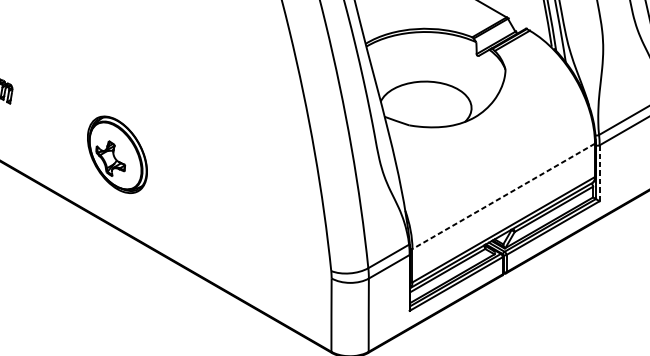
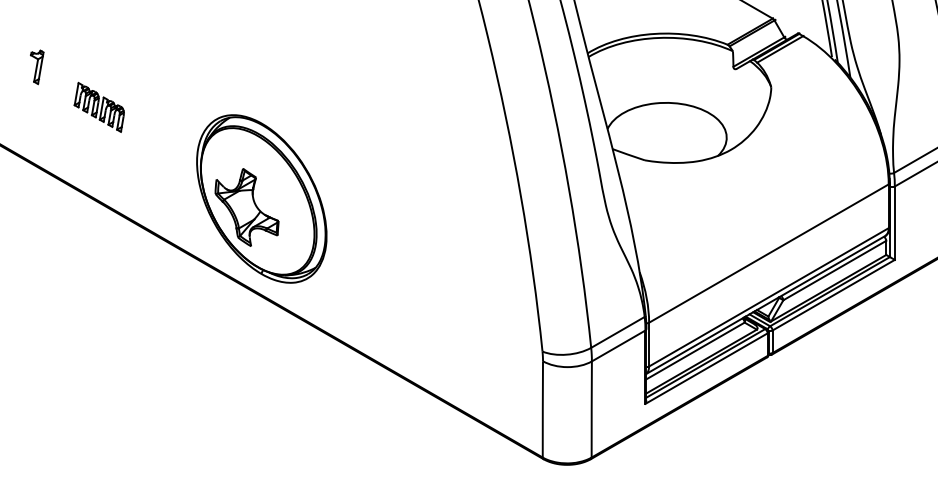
part: (117, 154) -> (261, 198), size x1.67
line: (599, 173) -> (894, 223), dashed -> solid
line: (503, 196) -> (768, 253), dashed -> solid

